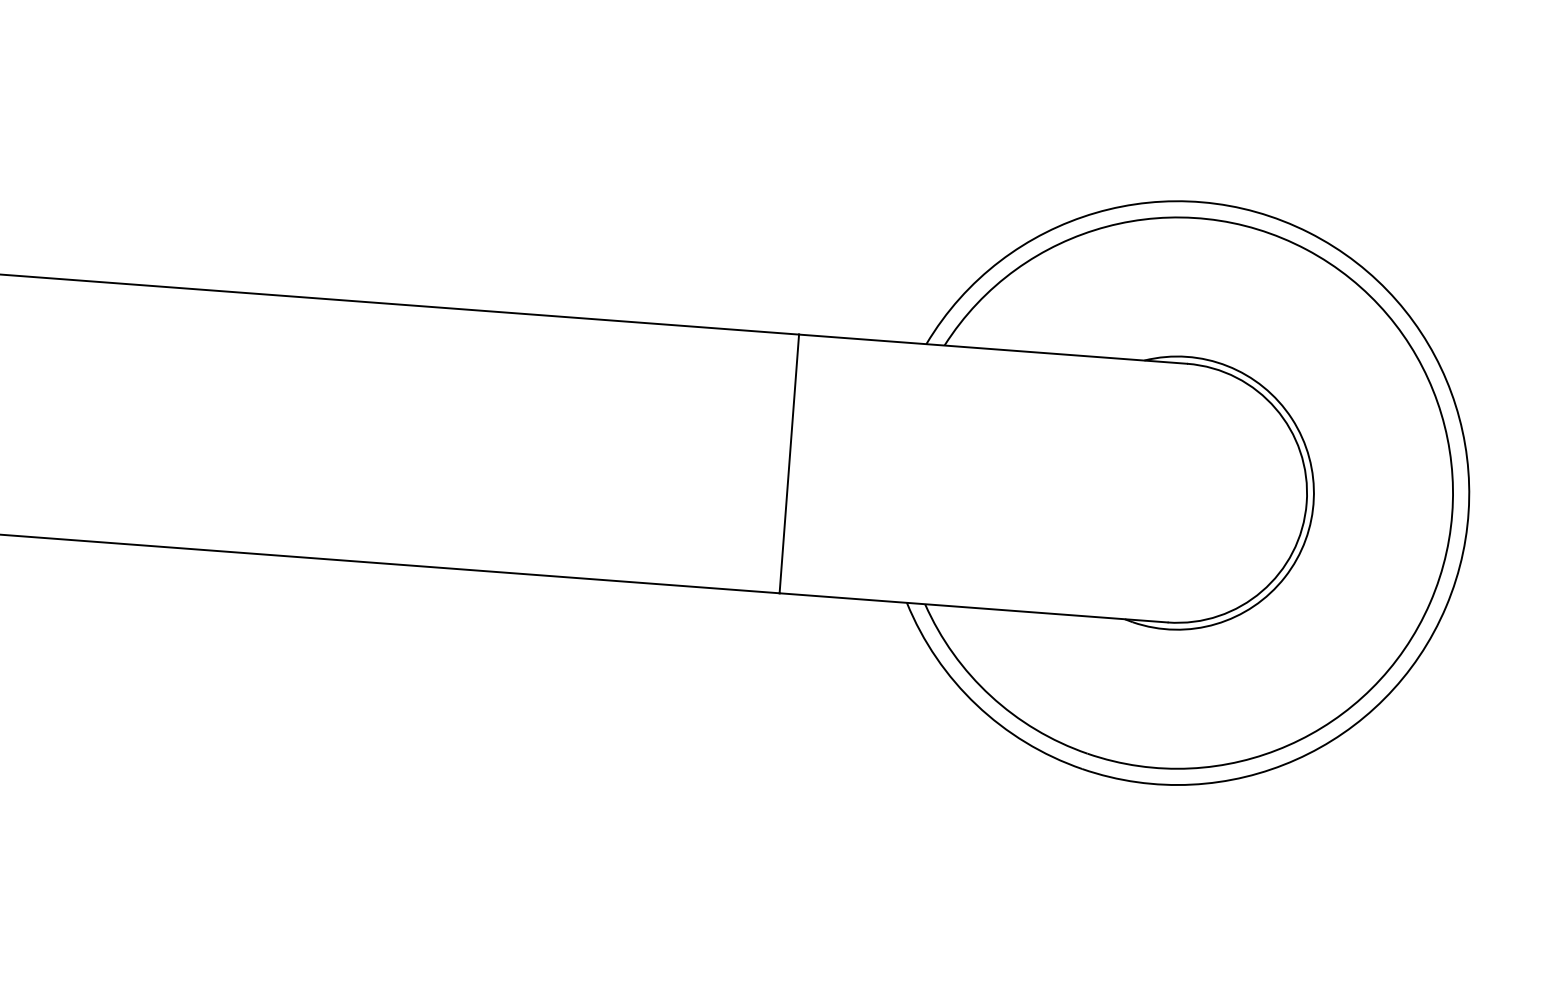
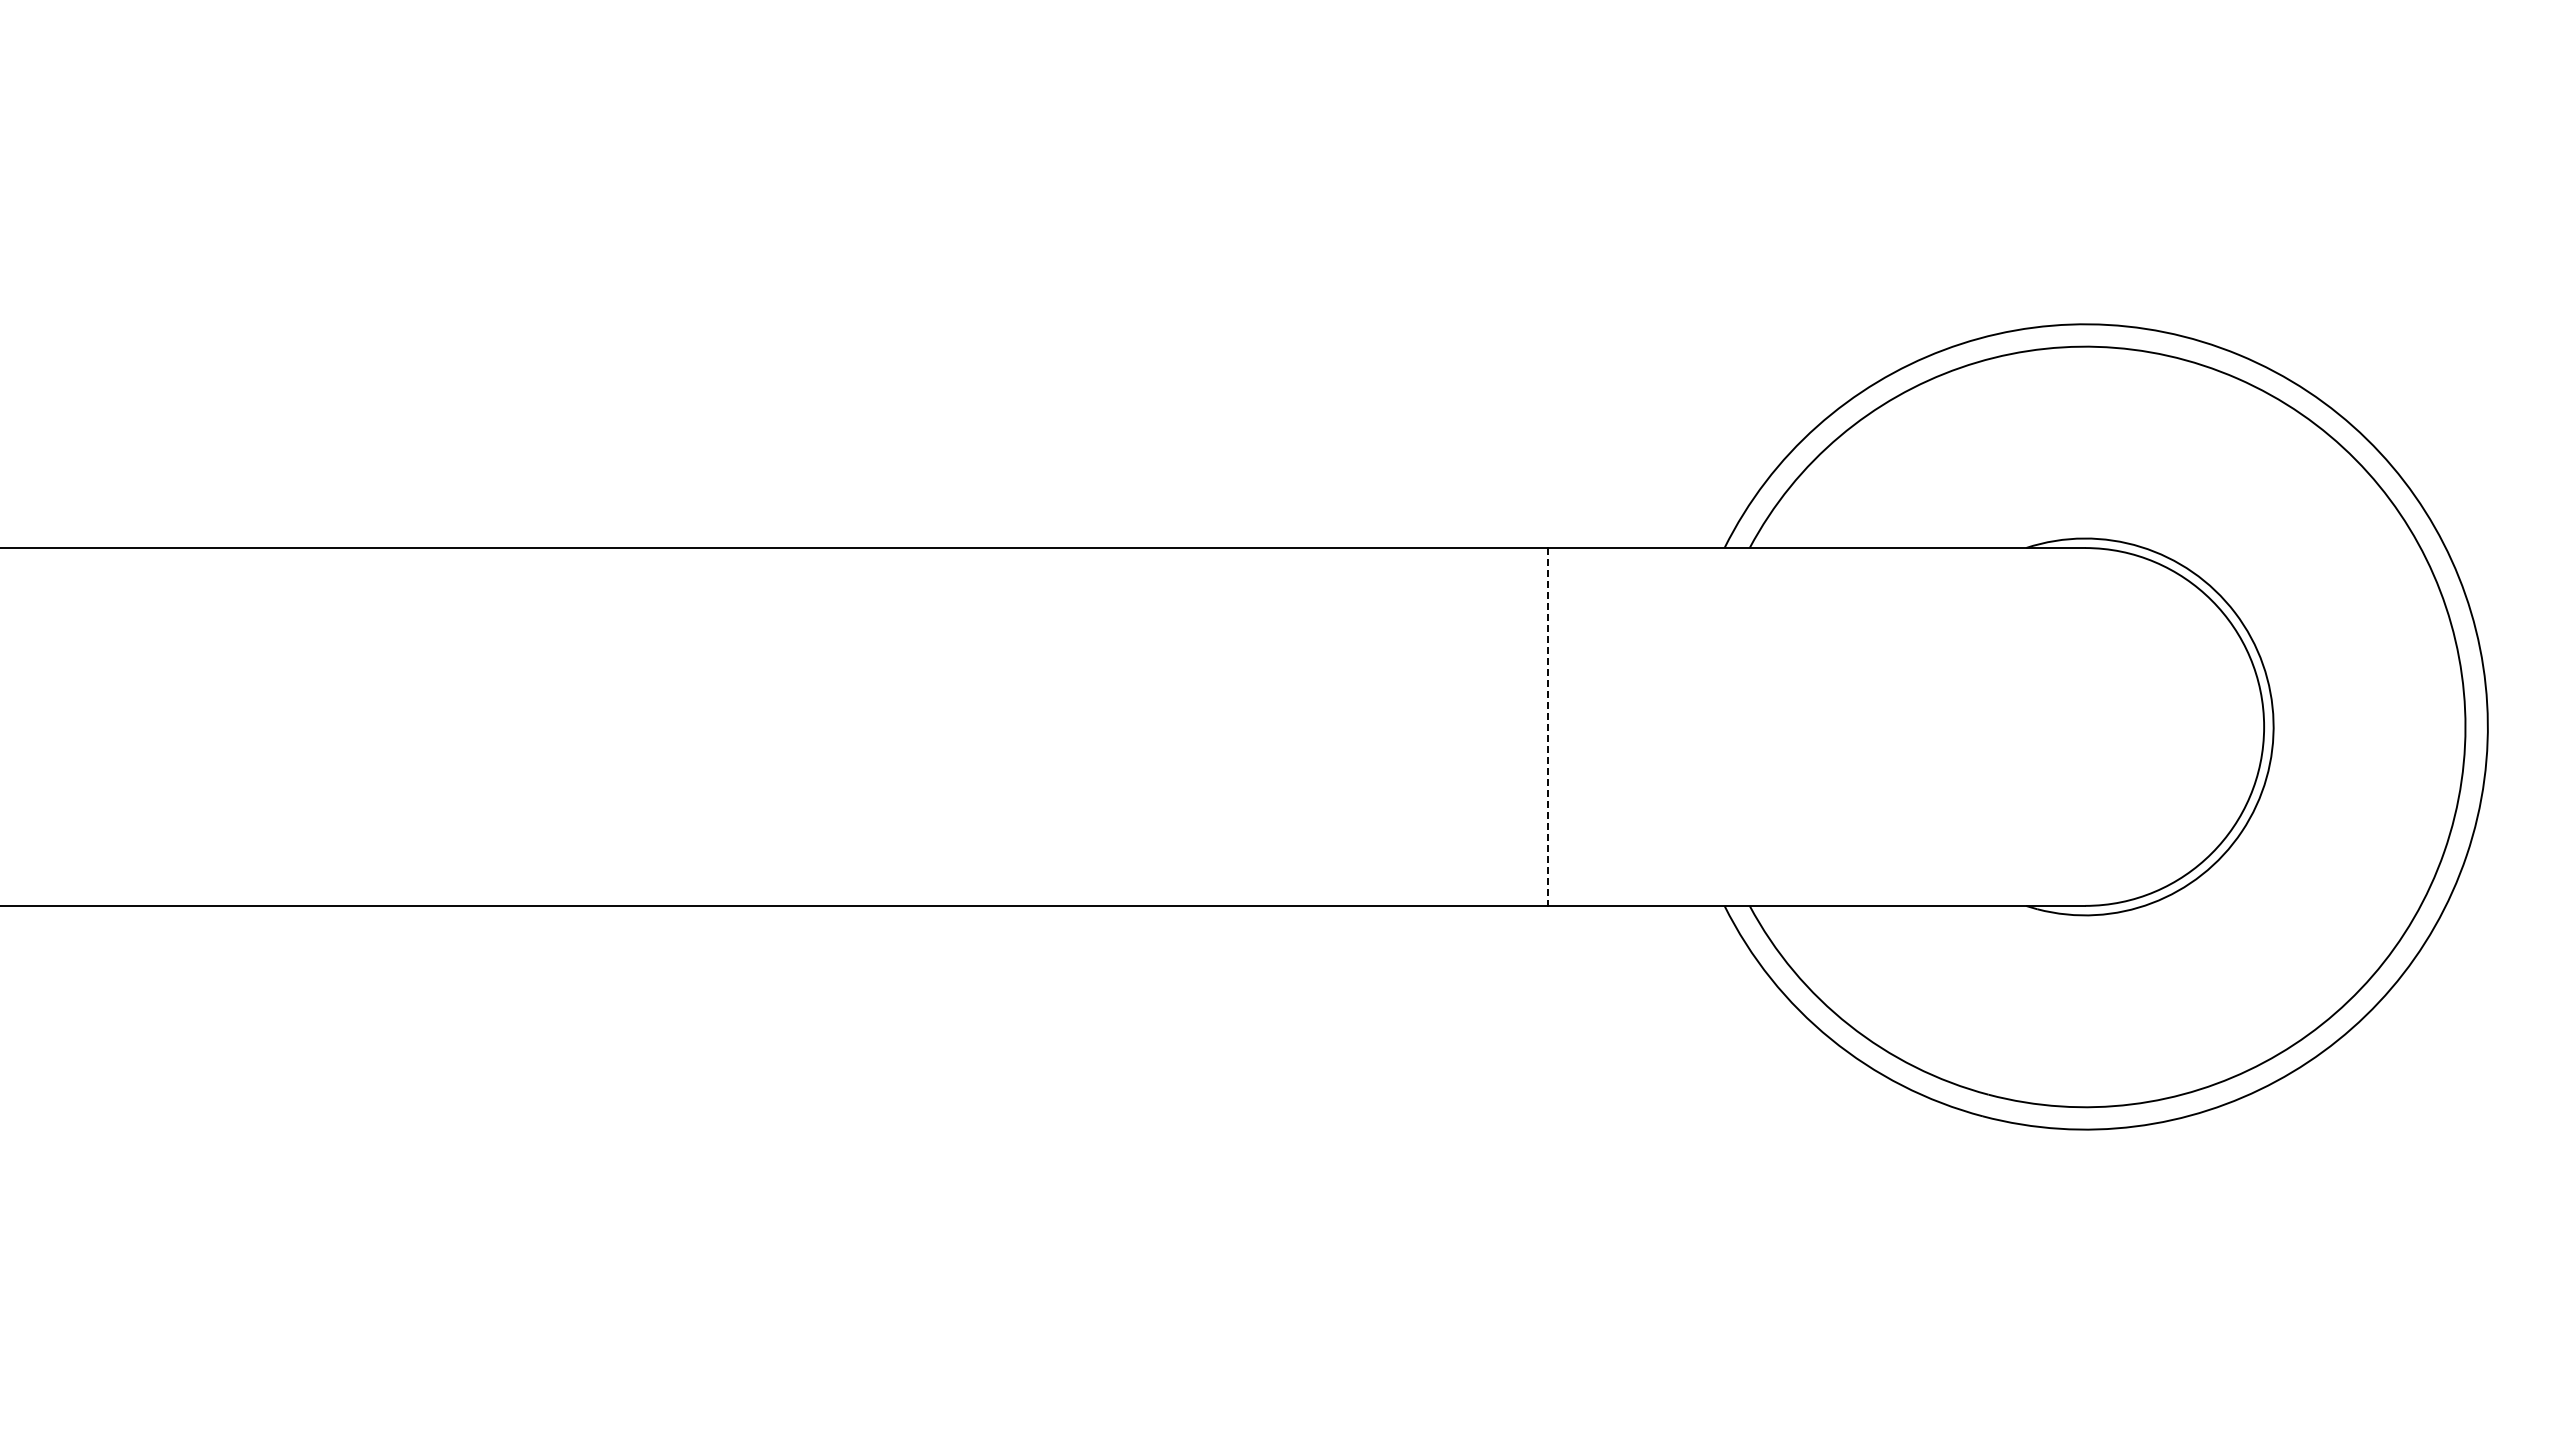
line: (789, 463) -> (1548, 726), solid -> dashed

